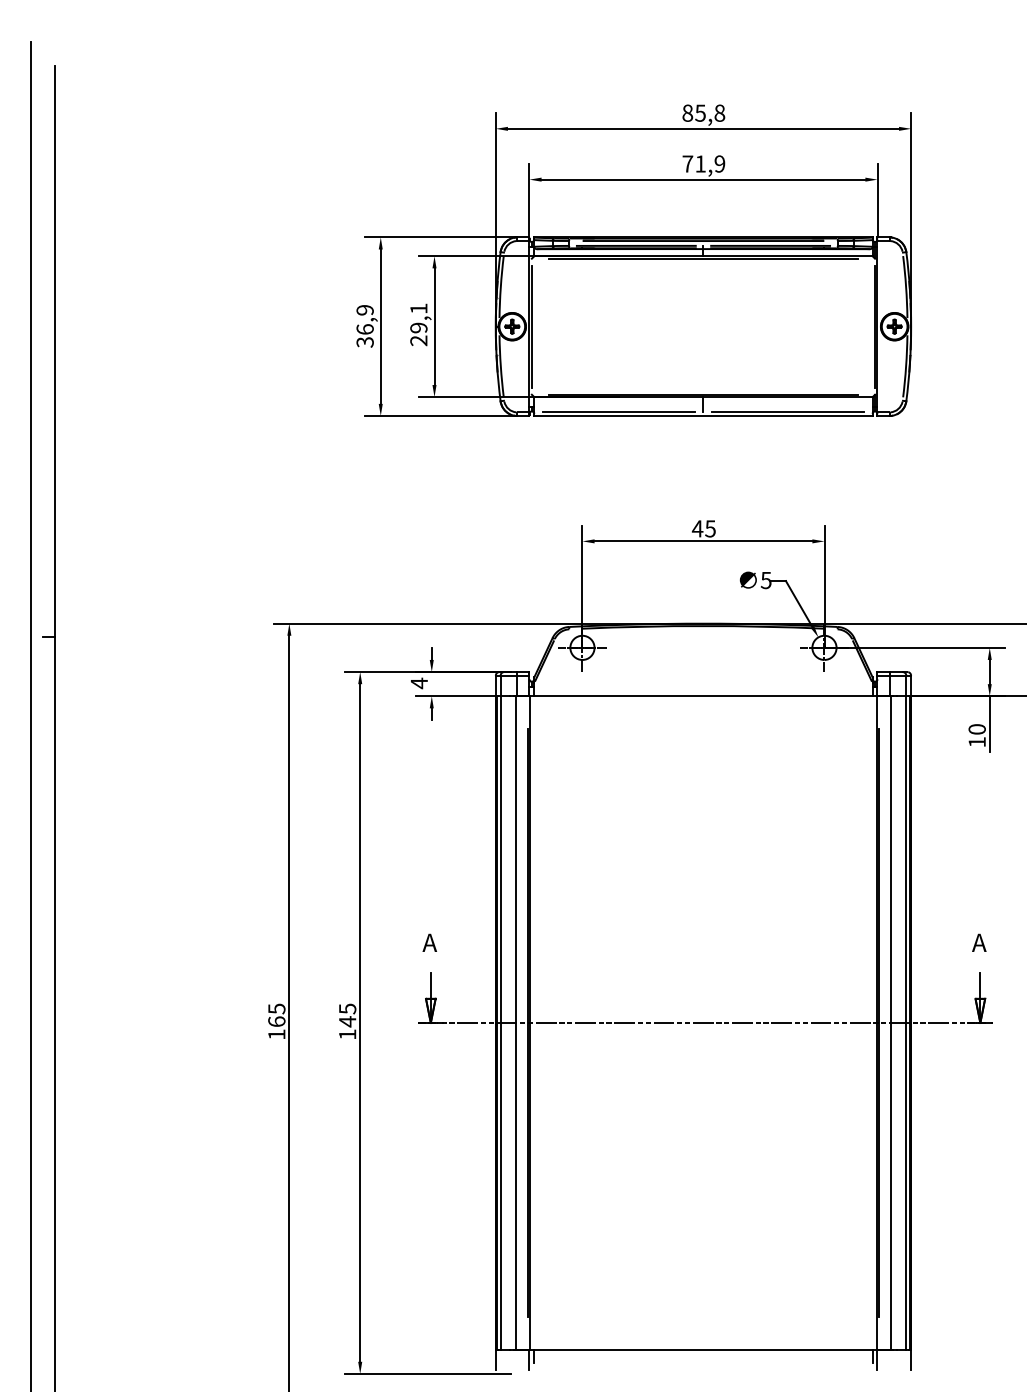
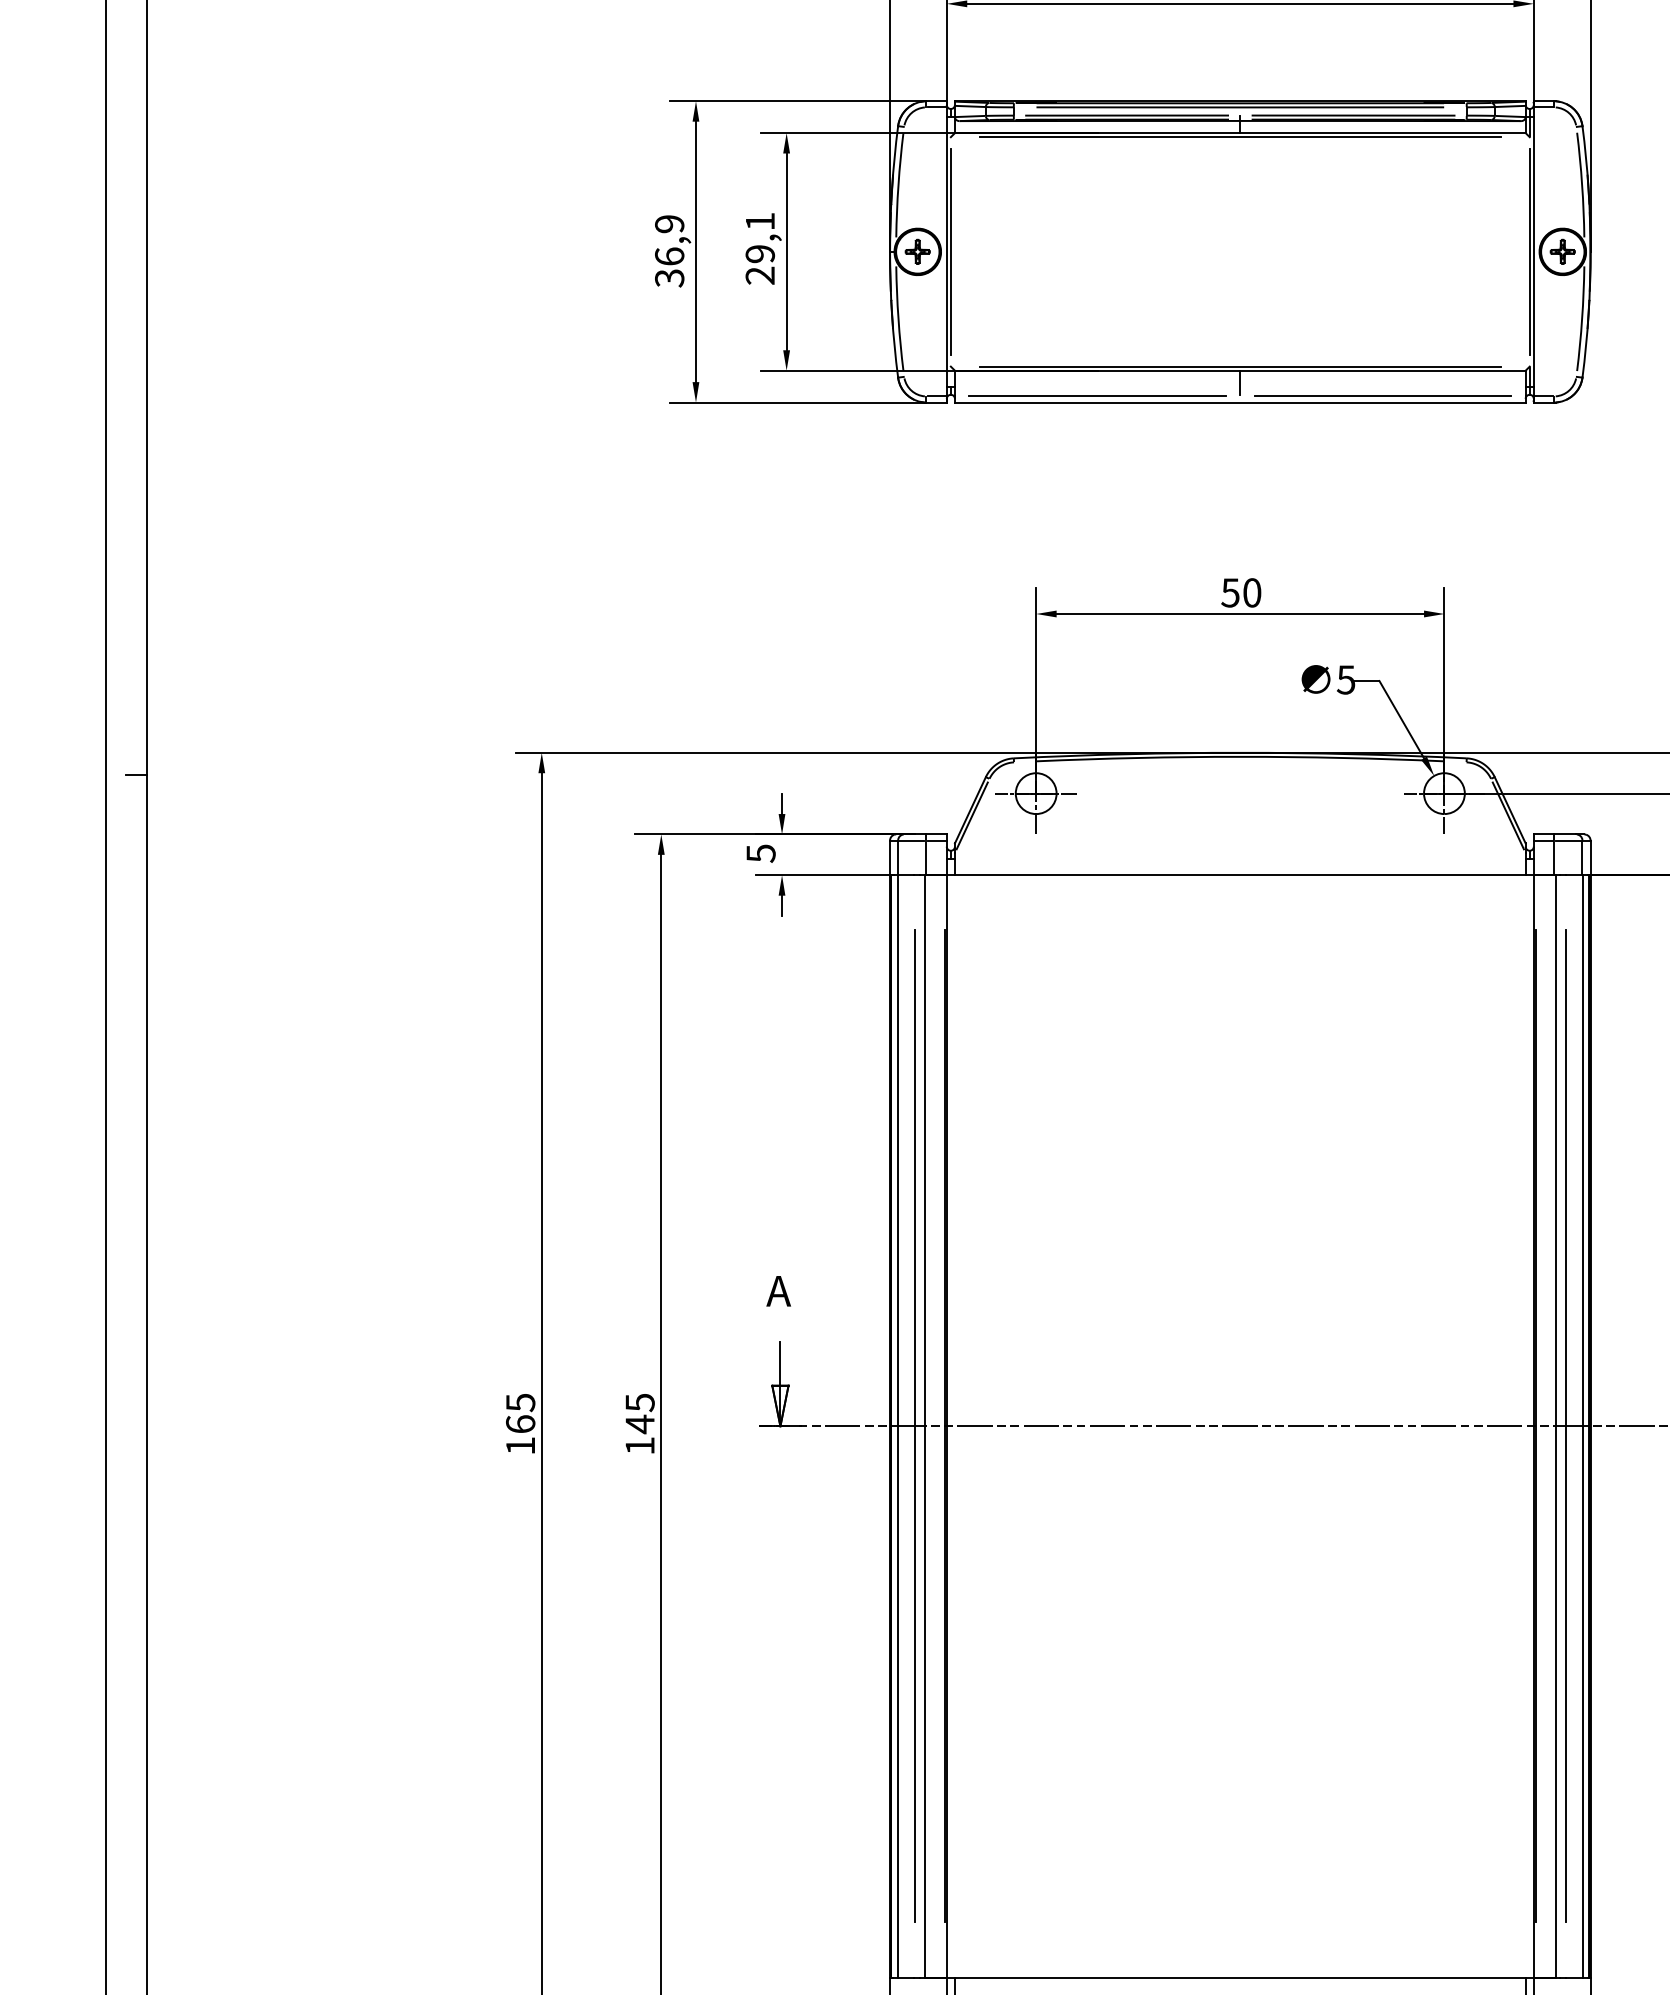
text: (703, 528) -> (1240, 592), 45 -> 50
text: (419, 683) -> (761, 853), 4 -> 5
line: (510, 1022) -> (914, 1425), added
line: (896, 1022) -> (1565, 1425), added

